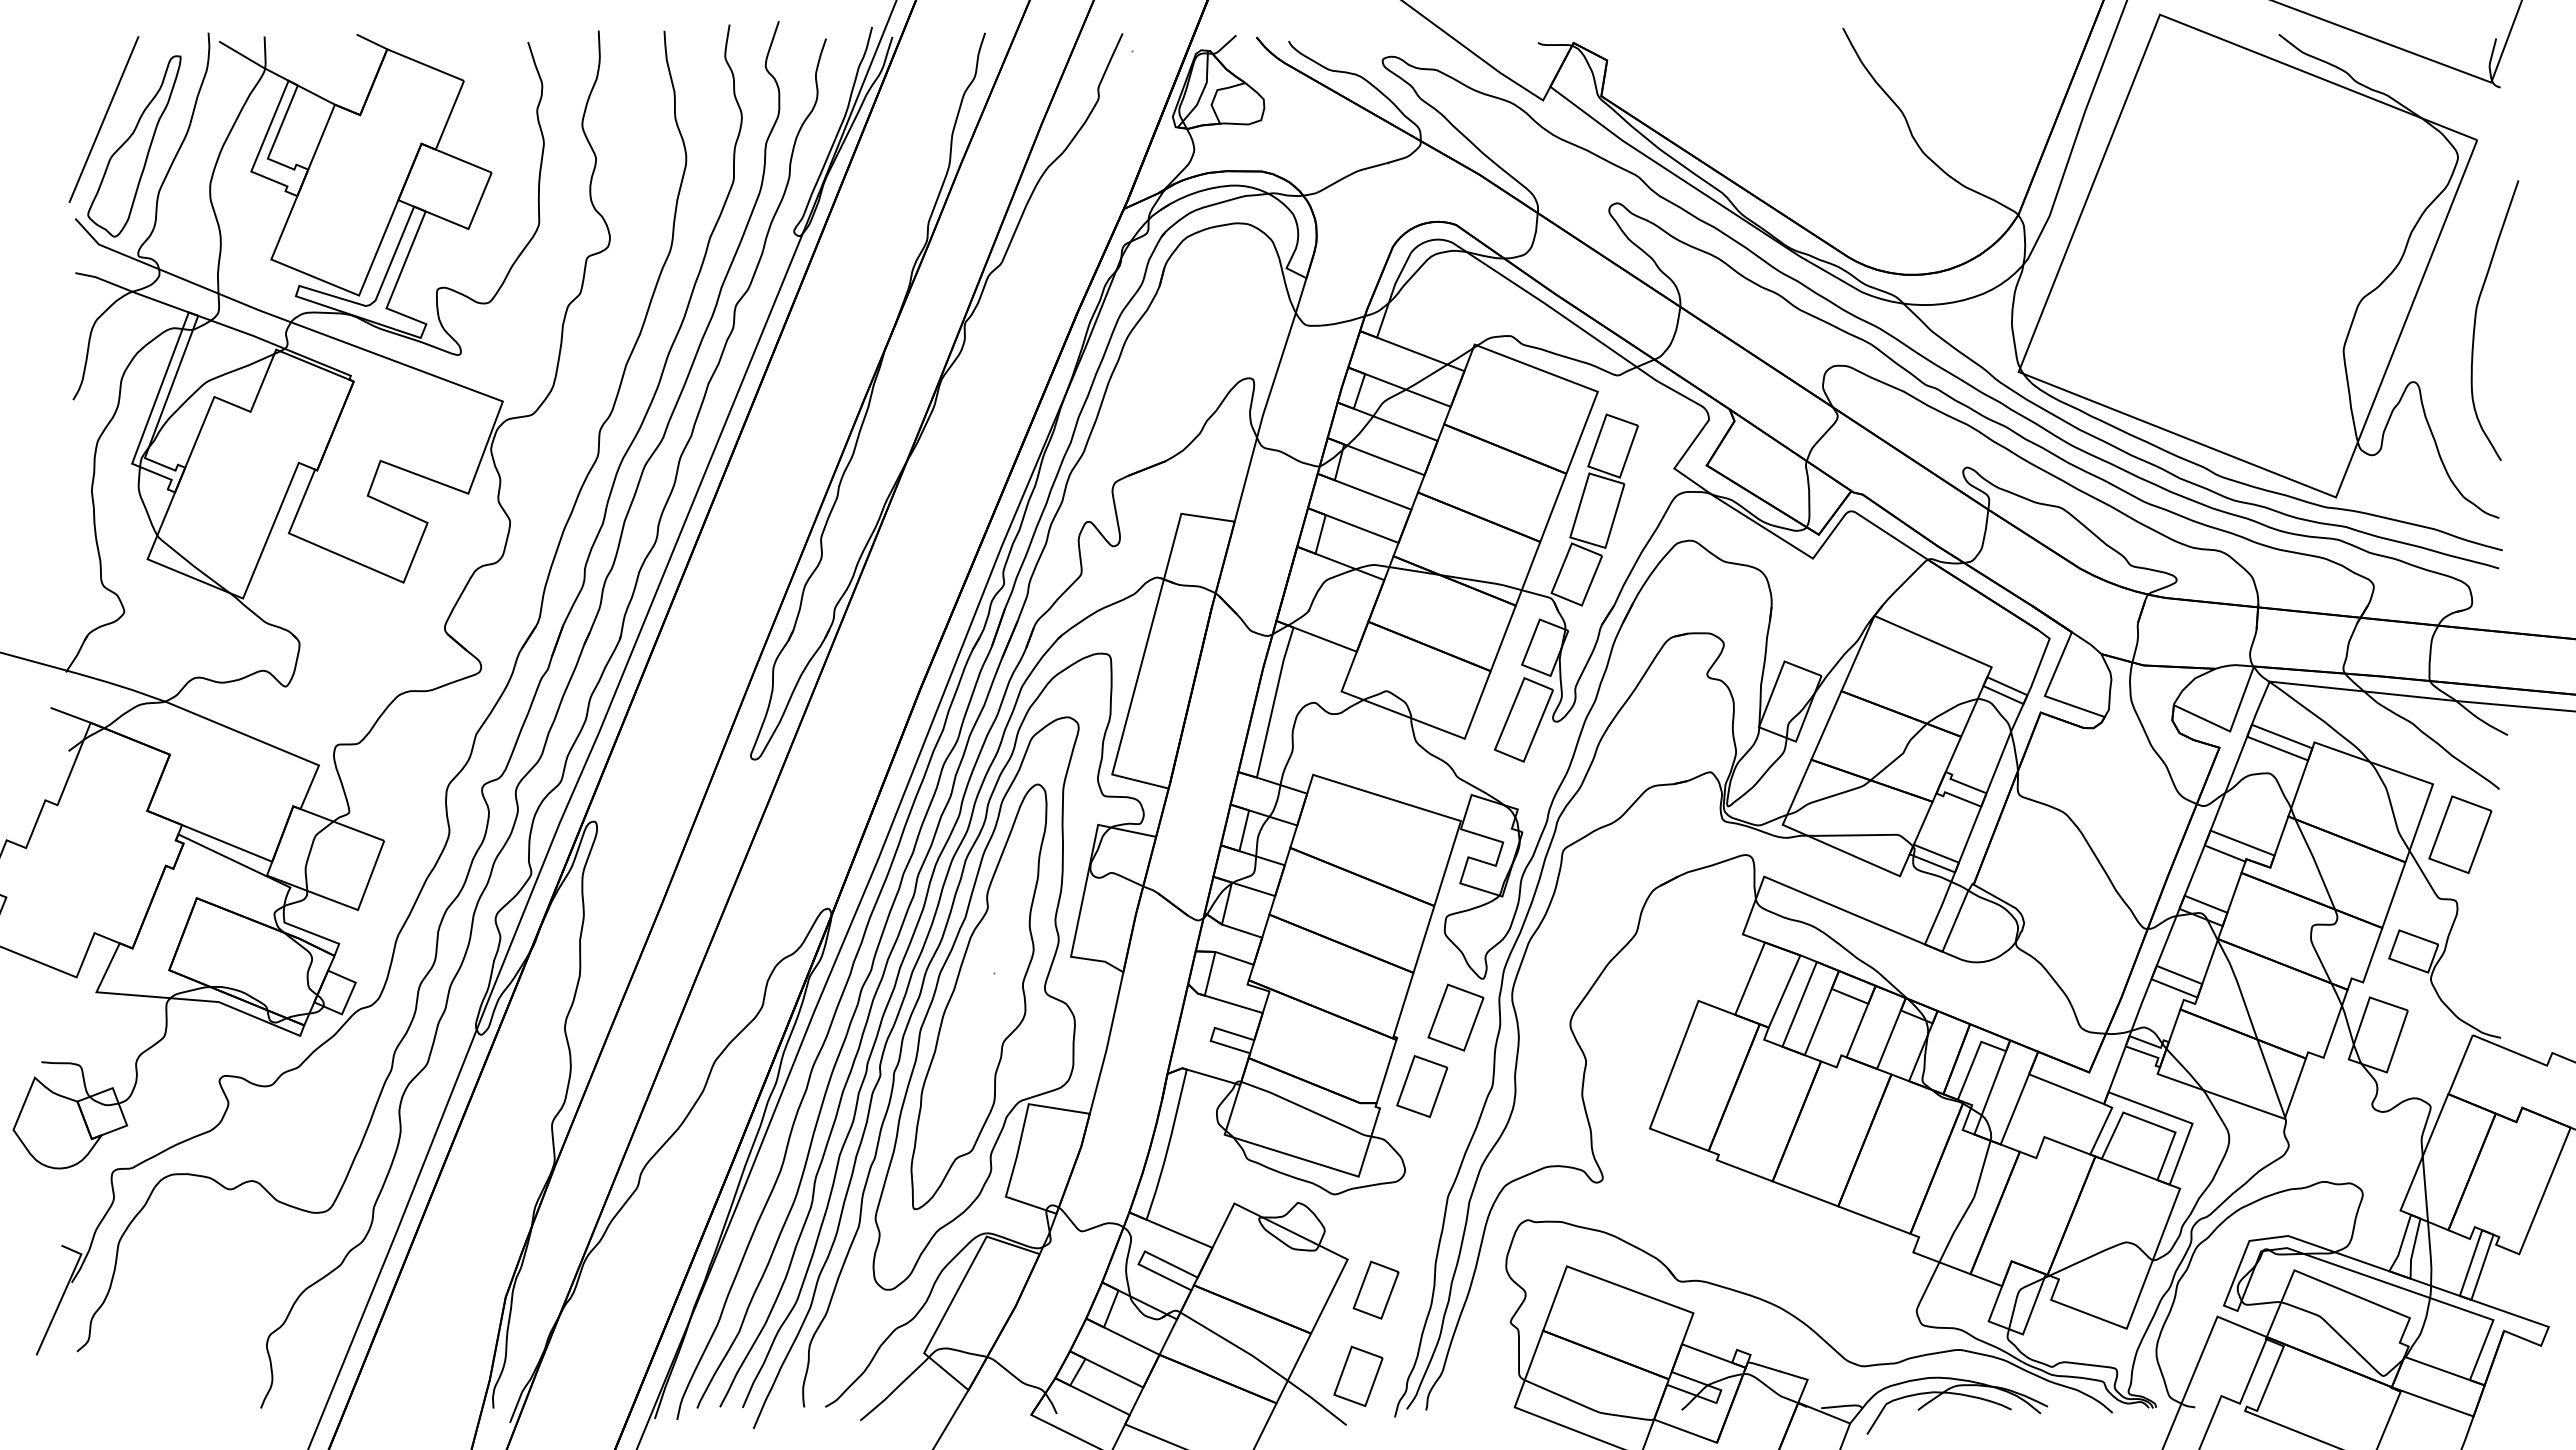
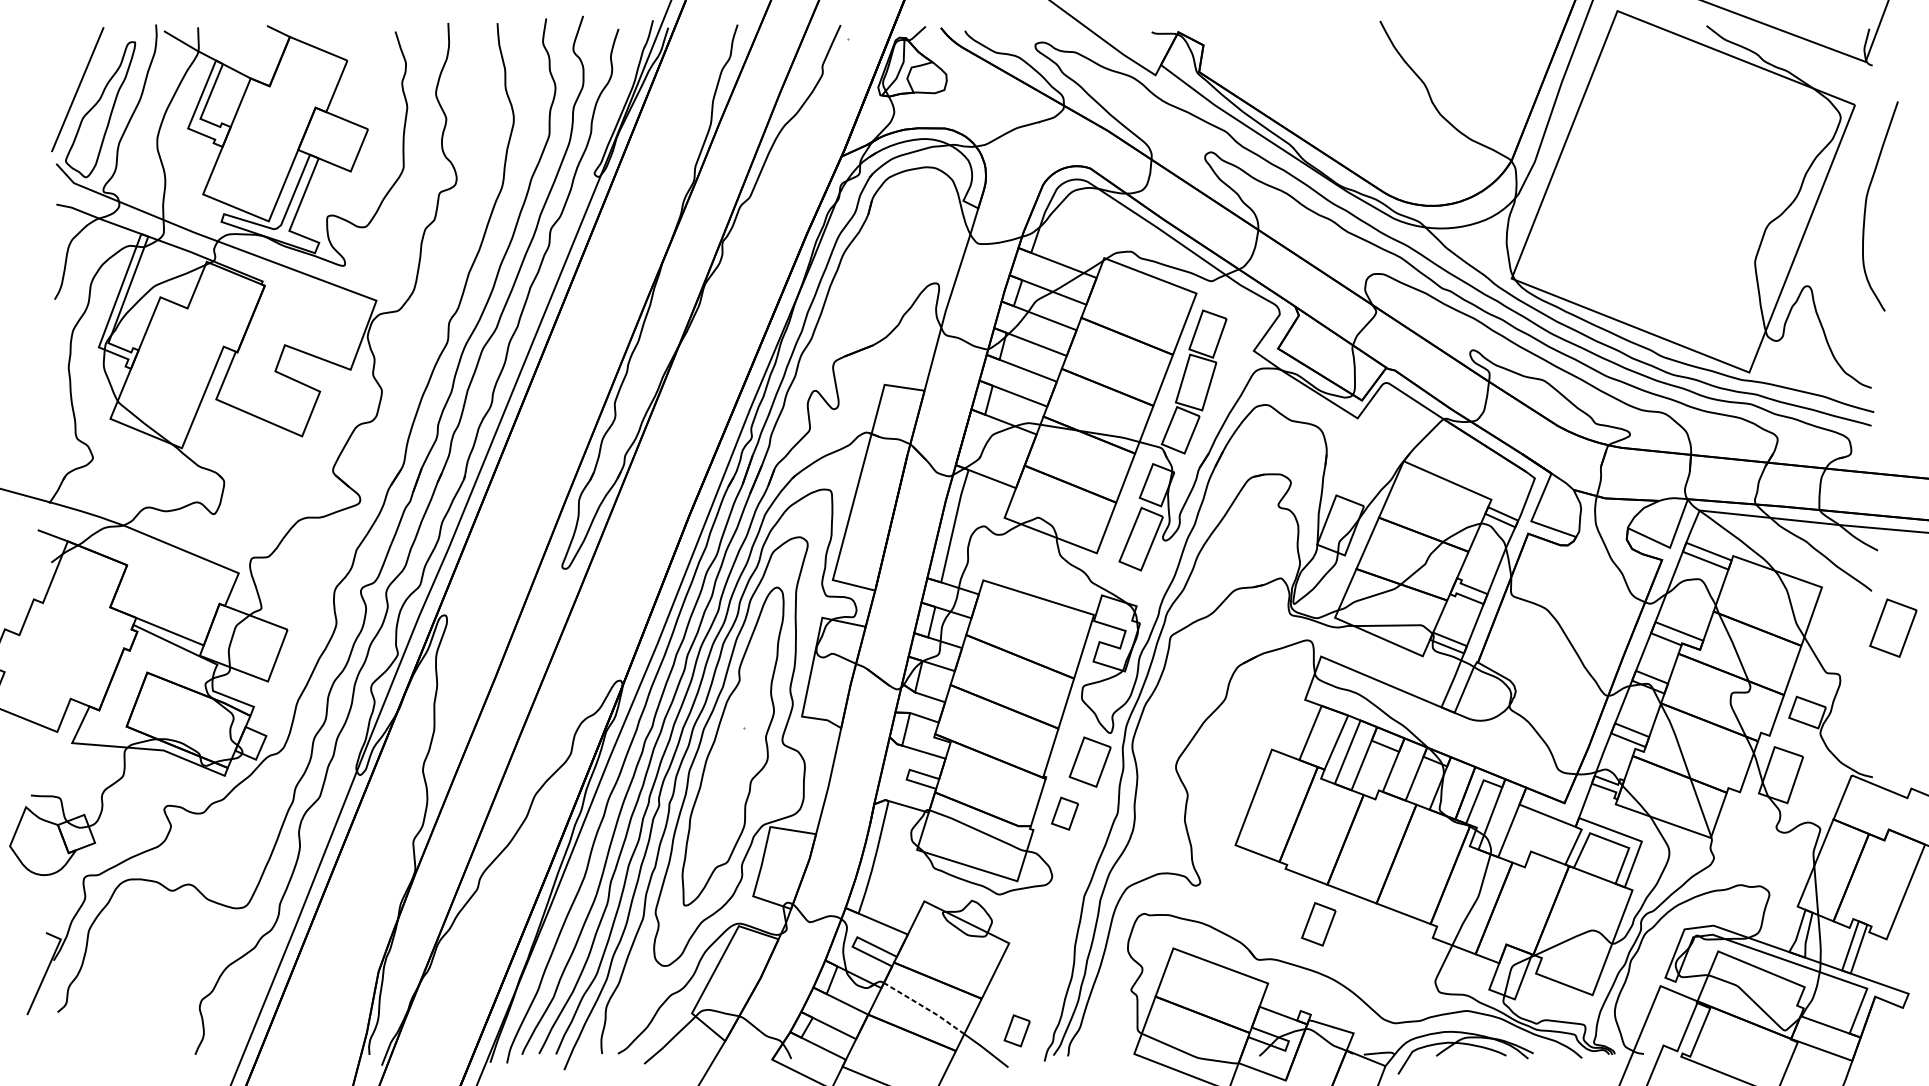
curve: (2476, 319) -> (1866, 205), moved
part: (2460, 834) -> (1893, 628), moved
part: (1422, 1086) -> (1065, 813), size x0.7
part: (1375, 1289) -> (1318, 923), moved
line: (1235, 1345) -> (925, 1007), solid -> dashed
part: (1358, 1376) -> (1017, 1030), size x0.7

